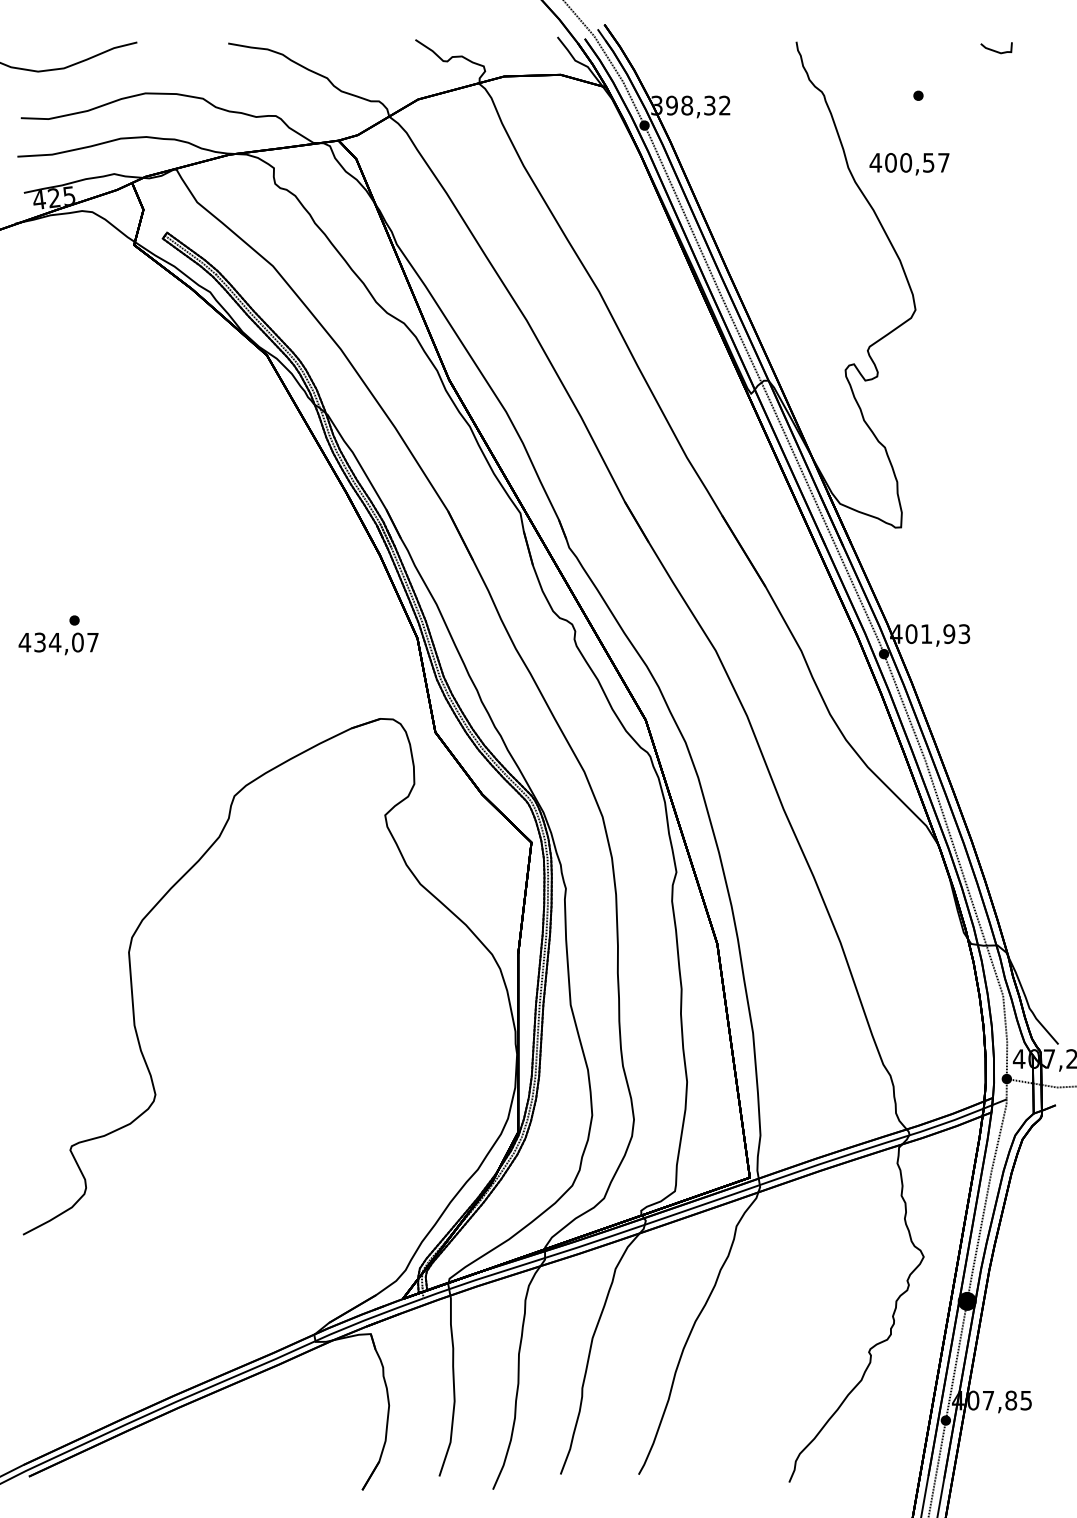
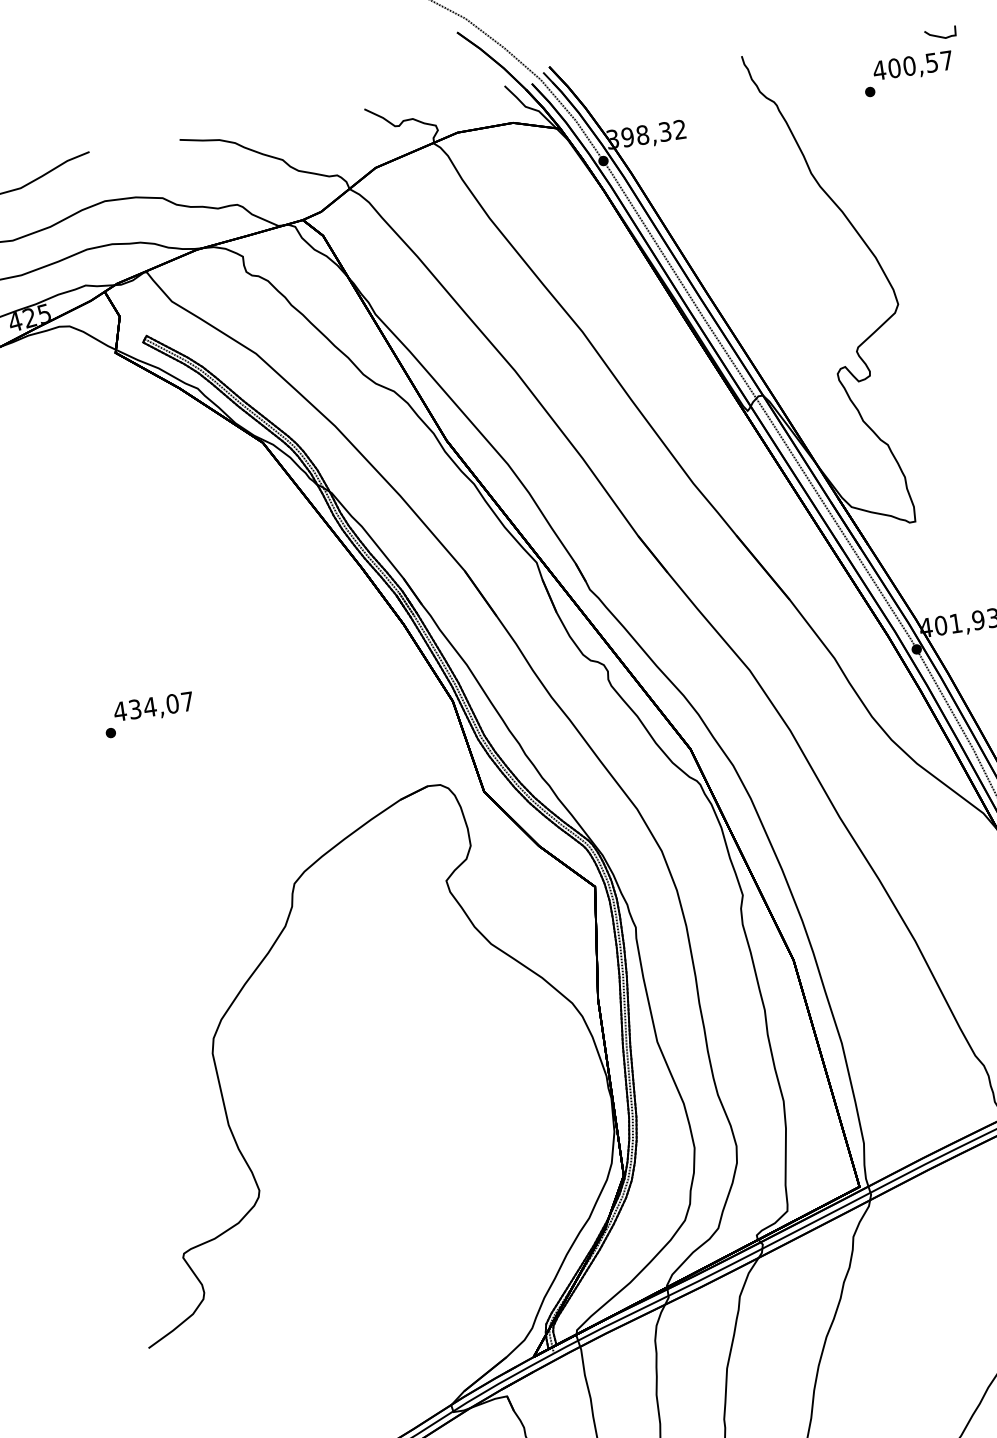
text: (909, 164) -> (913, 67), moved
text: (58, 643) -> (153, 707), moved

